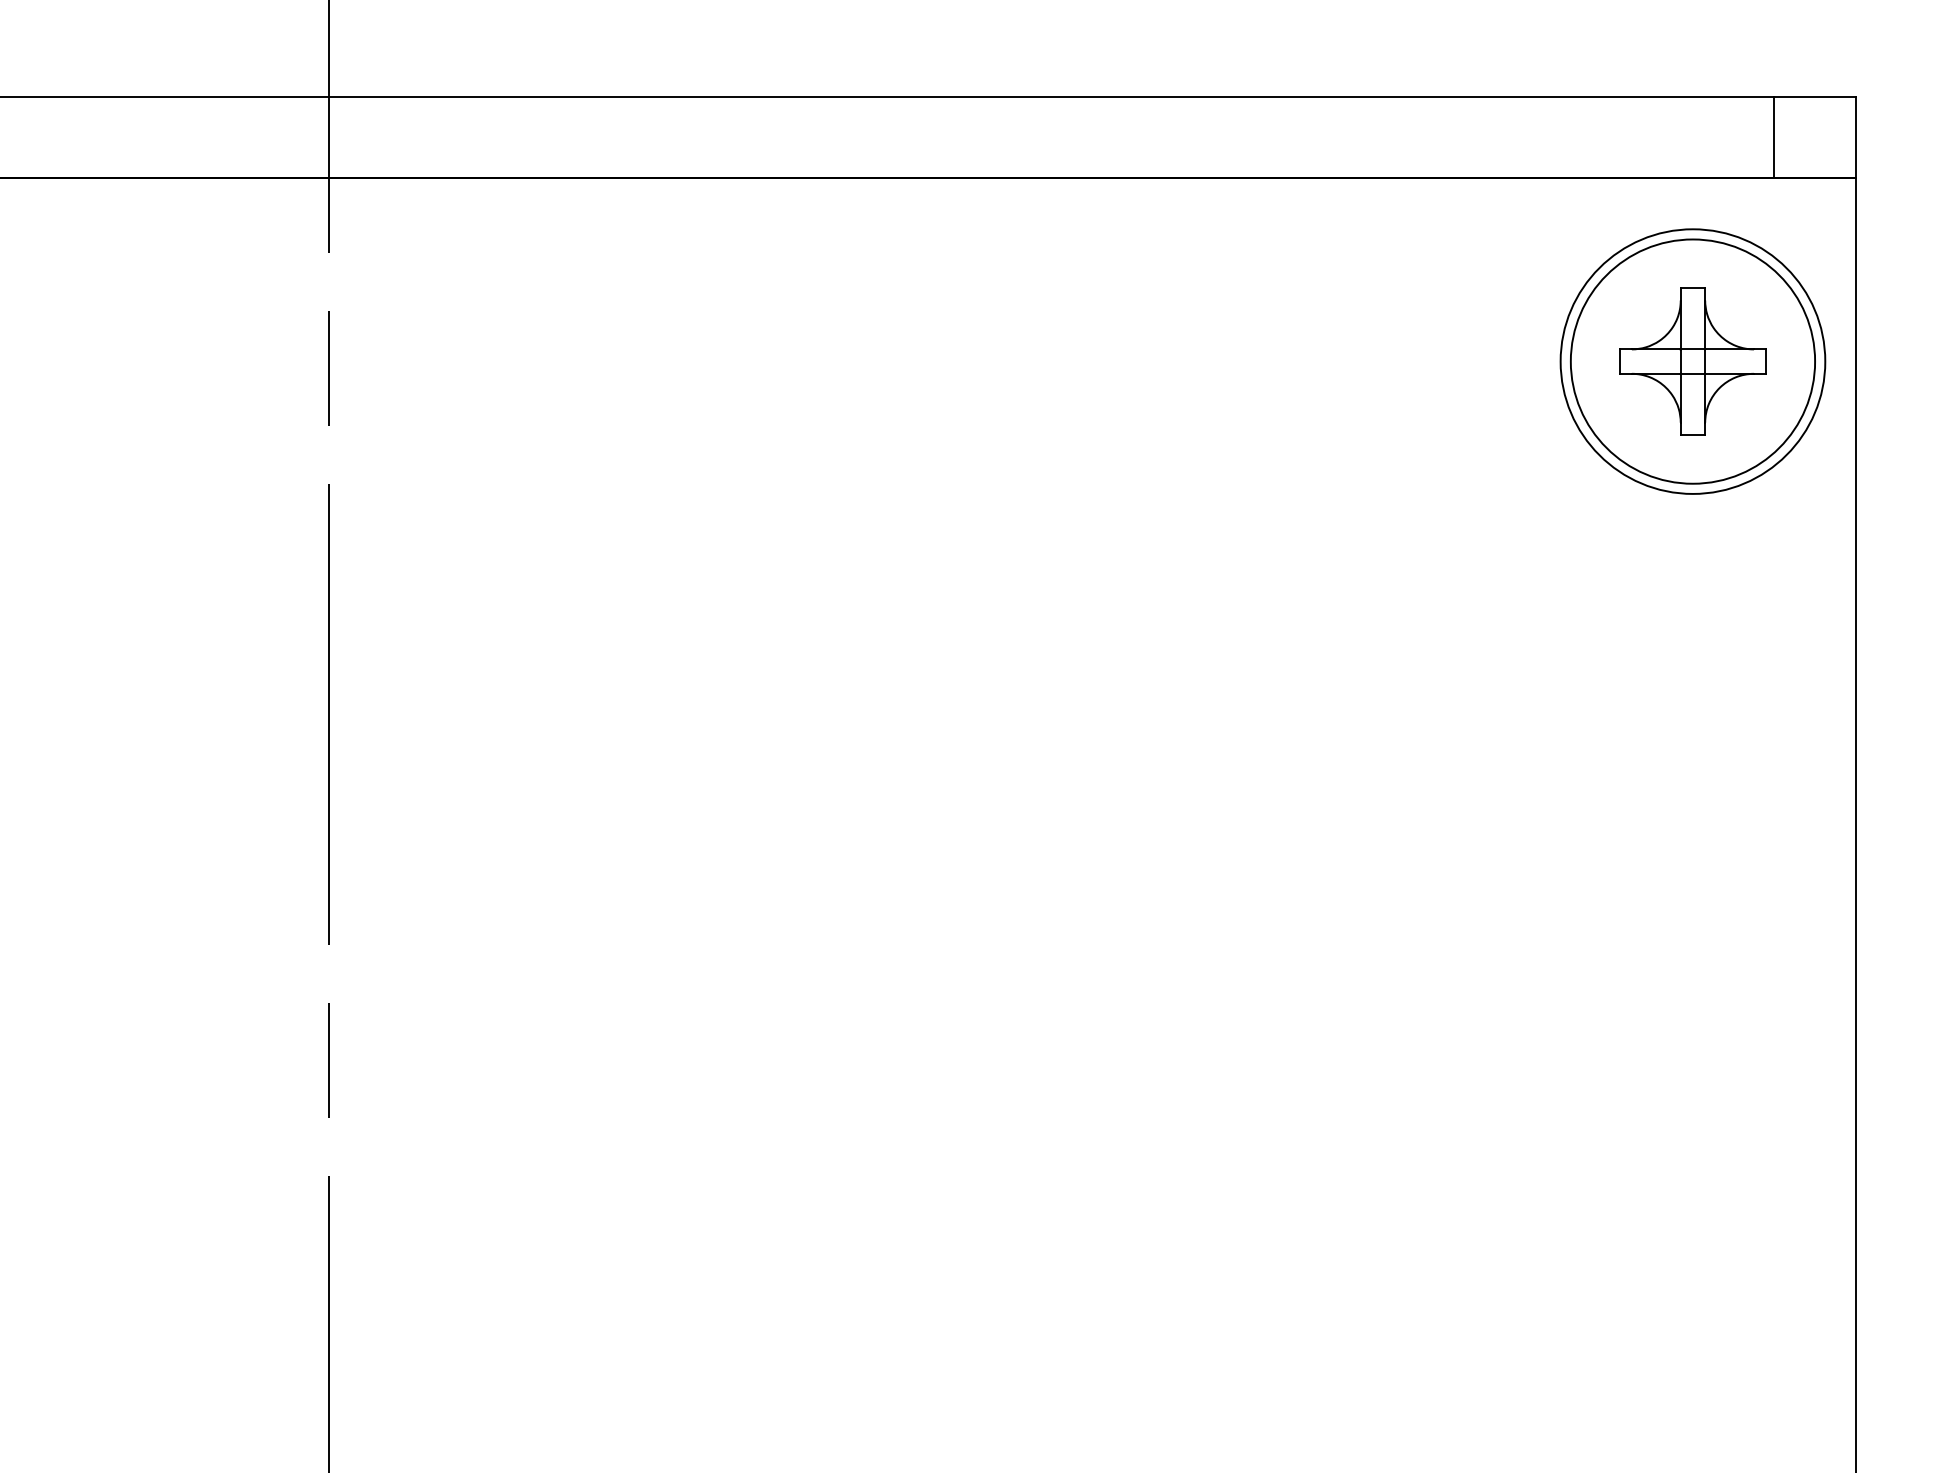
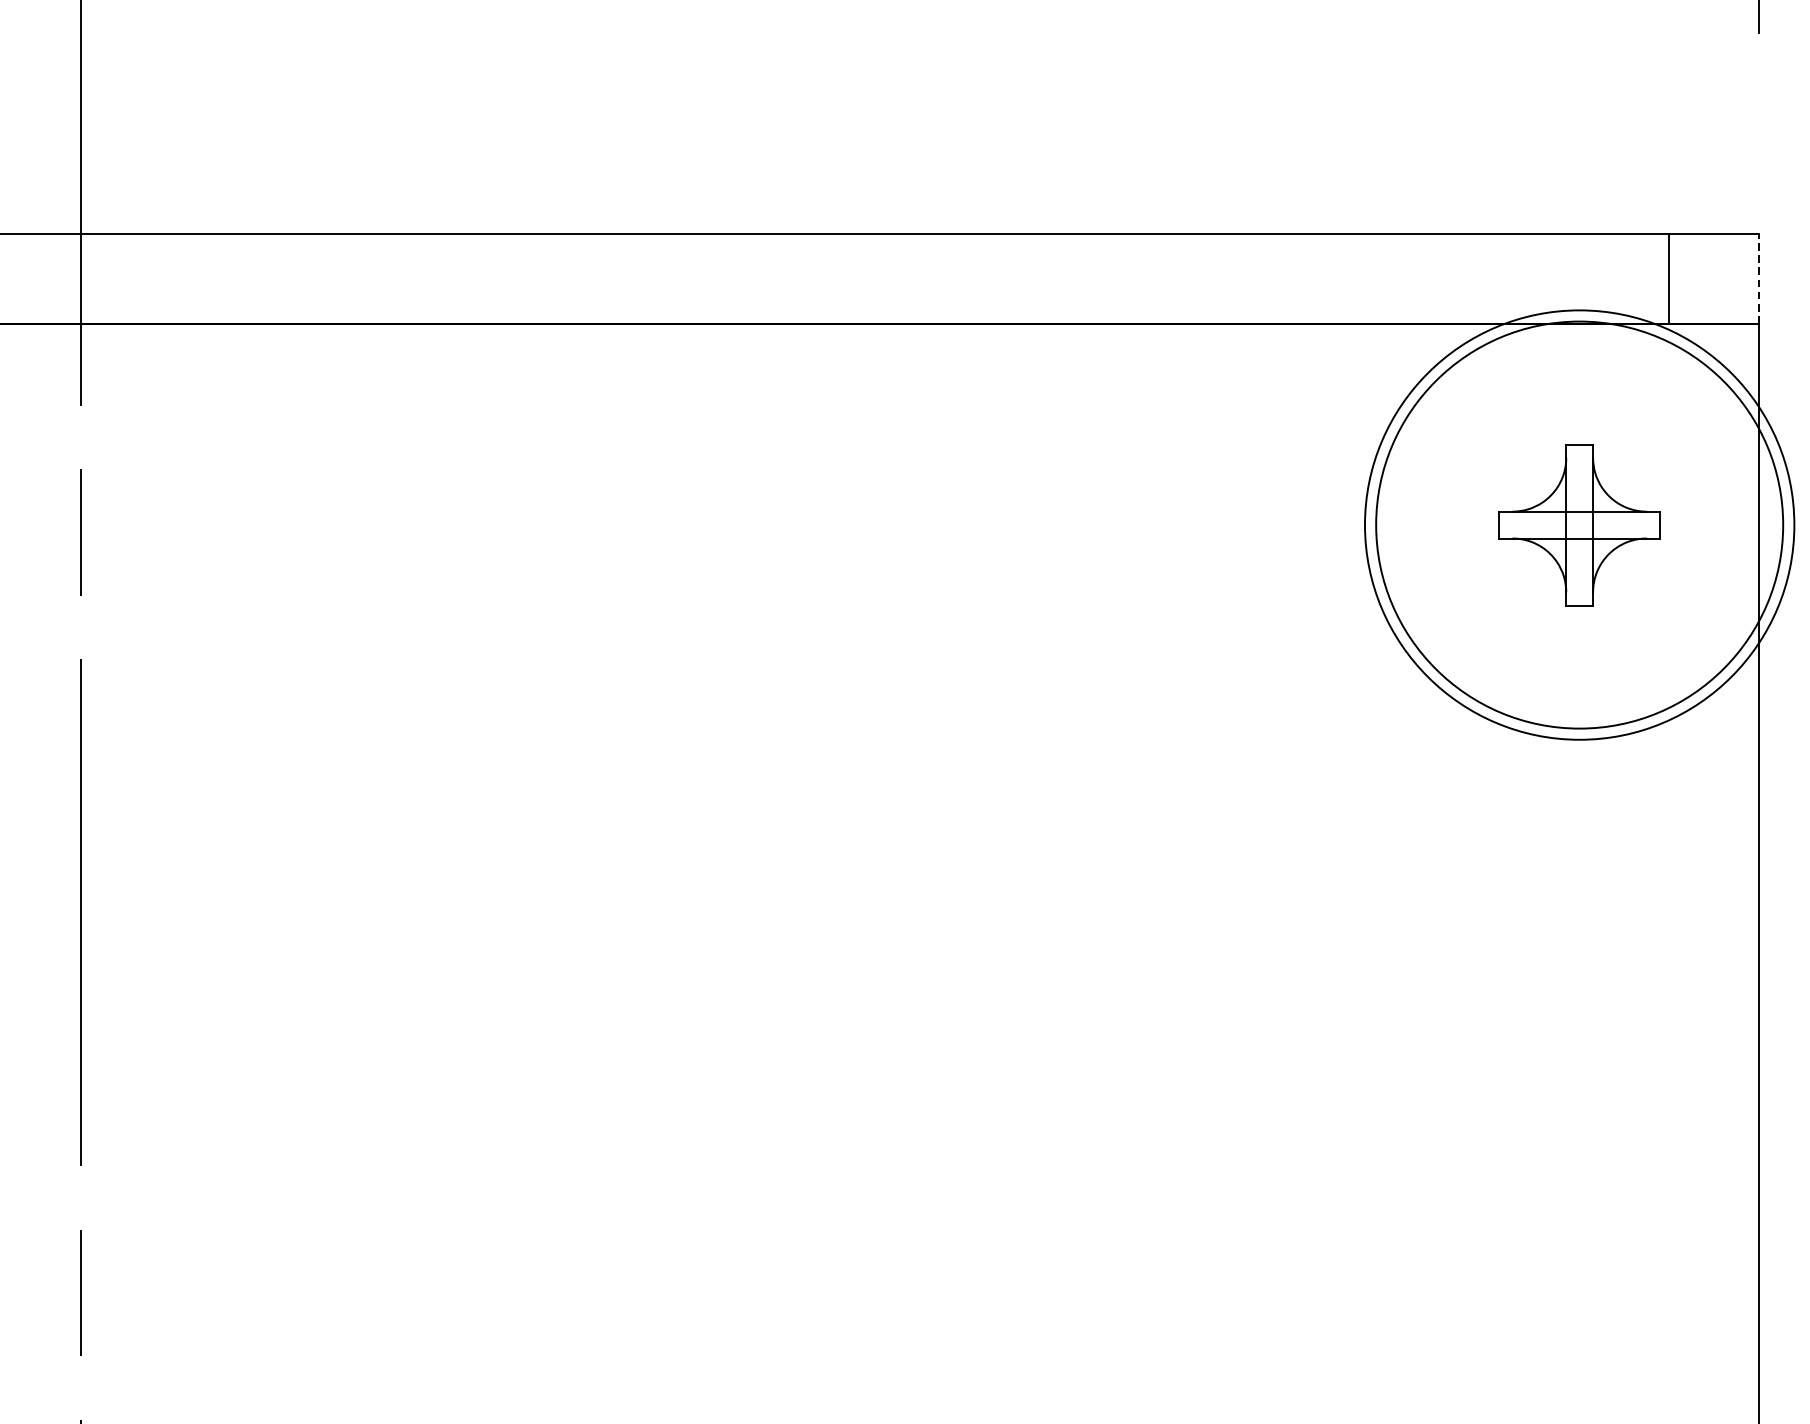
line: (1855, 137) -> (1758, 278), solid -> dashed
circle: (1692, 361) -> (1579, 524), size x1.4
circle: (1692, 361) -> (1579, 524), size x1.6

